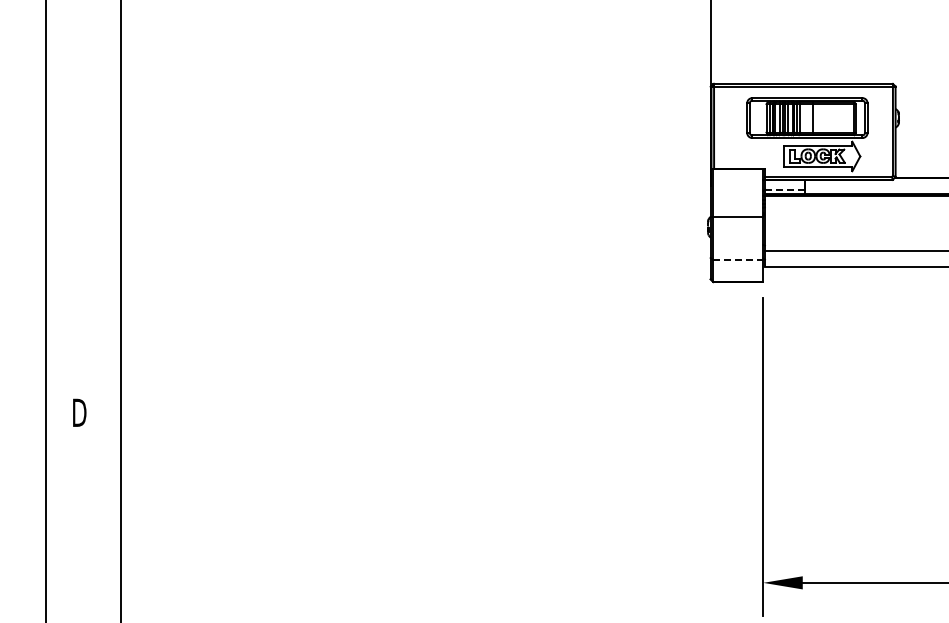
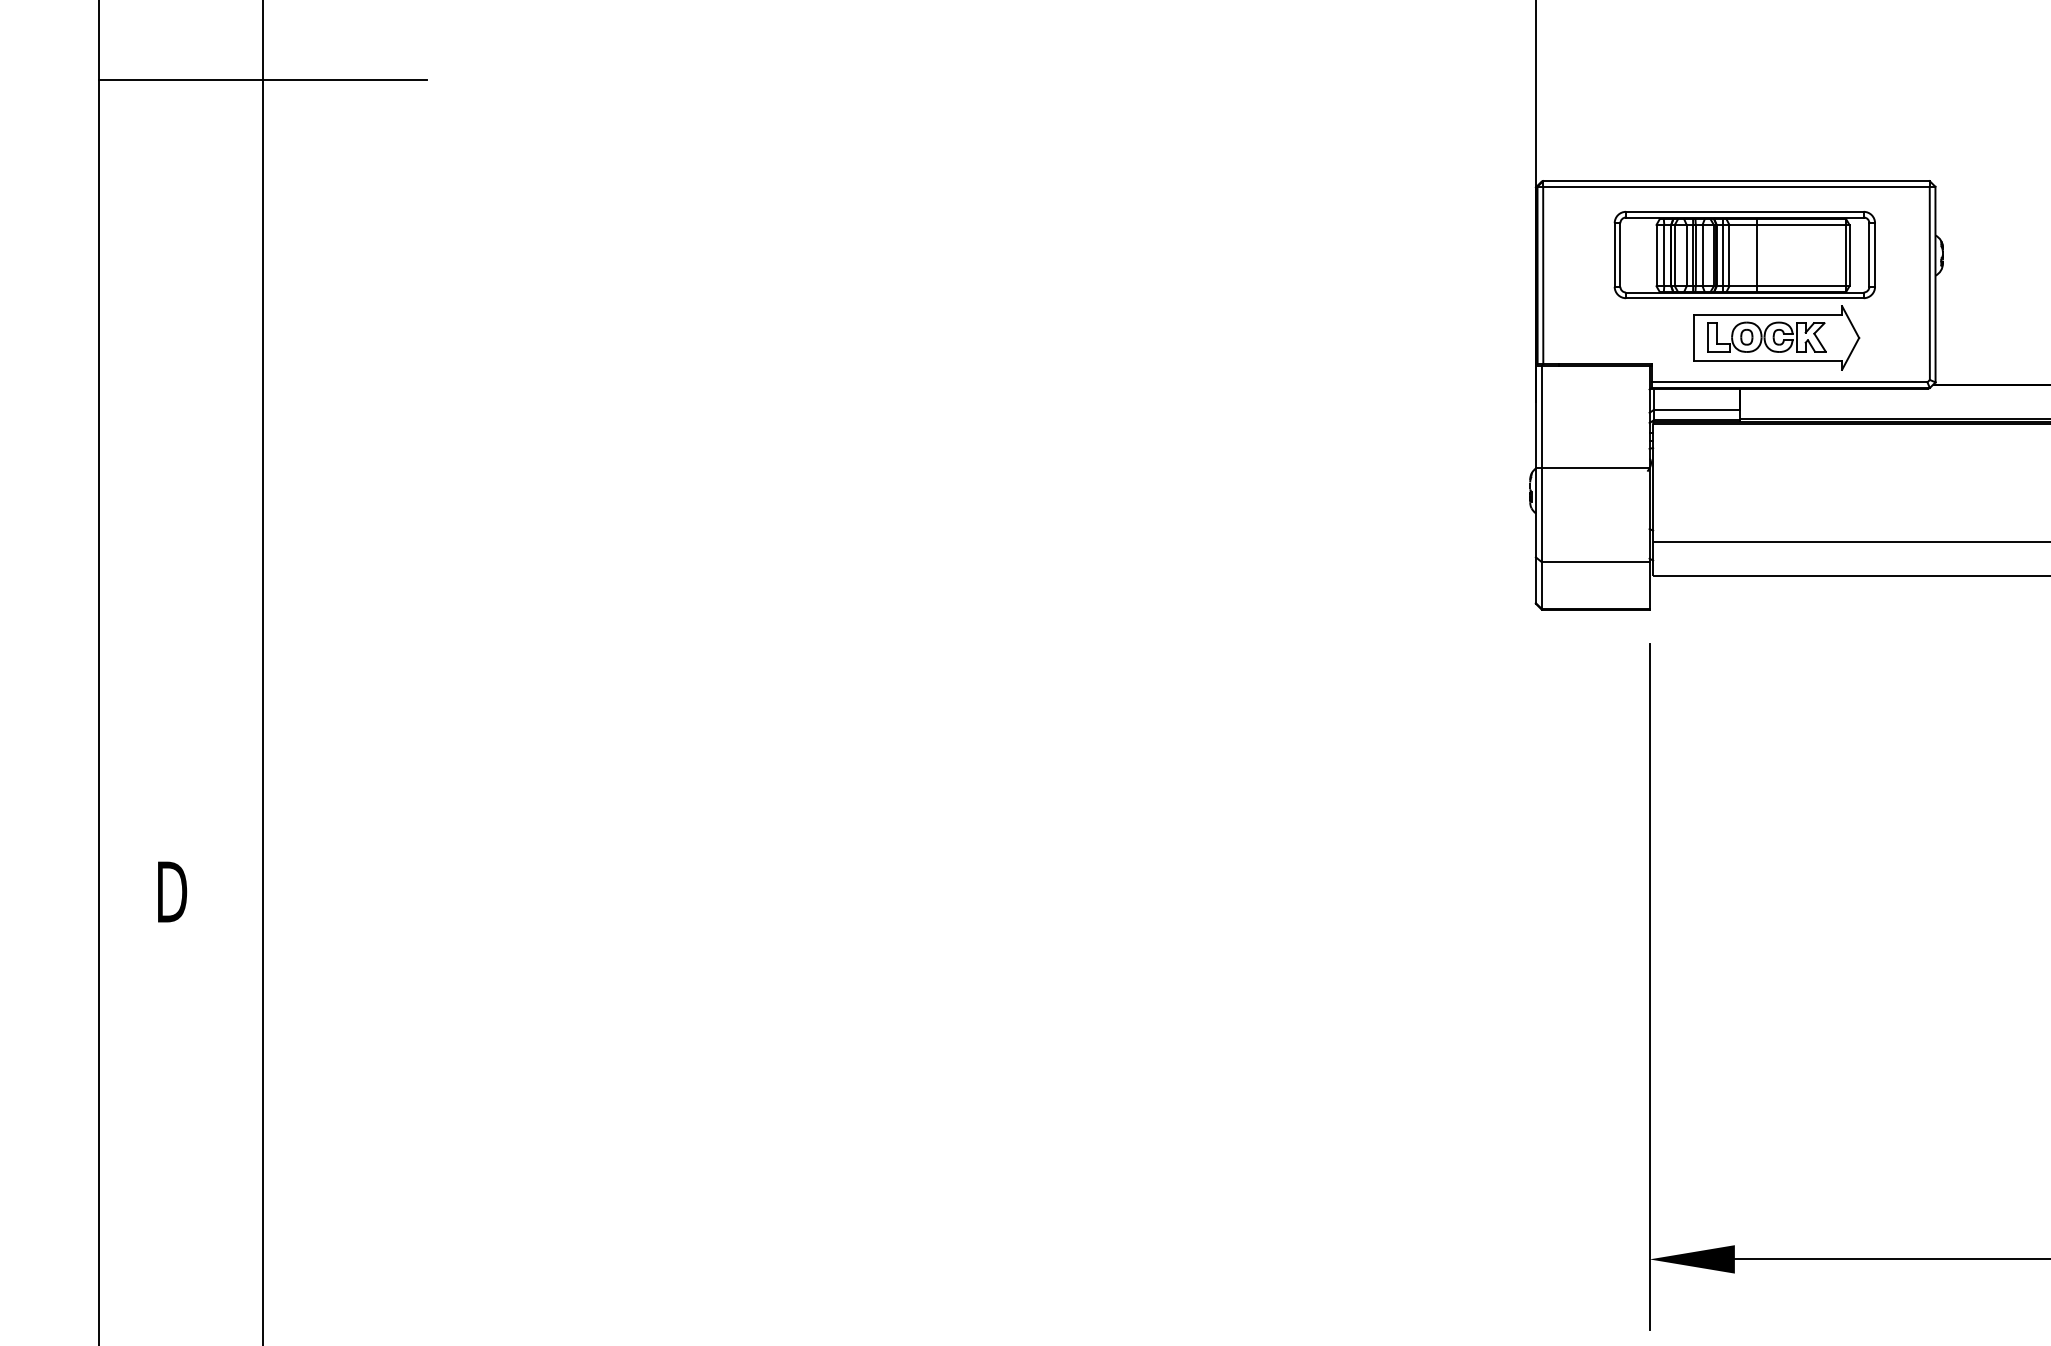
line: (121, 37) -> (262, 80), added
line: (785, 189) -> (1697, 409), dashed -> solid
line: (738, 260) -> (1596, 562), dashed -> solid

